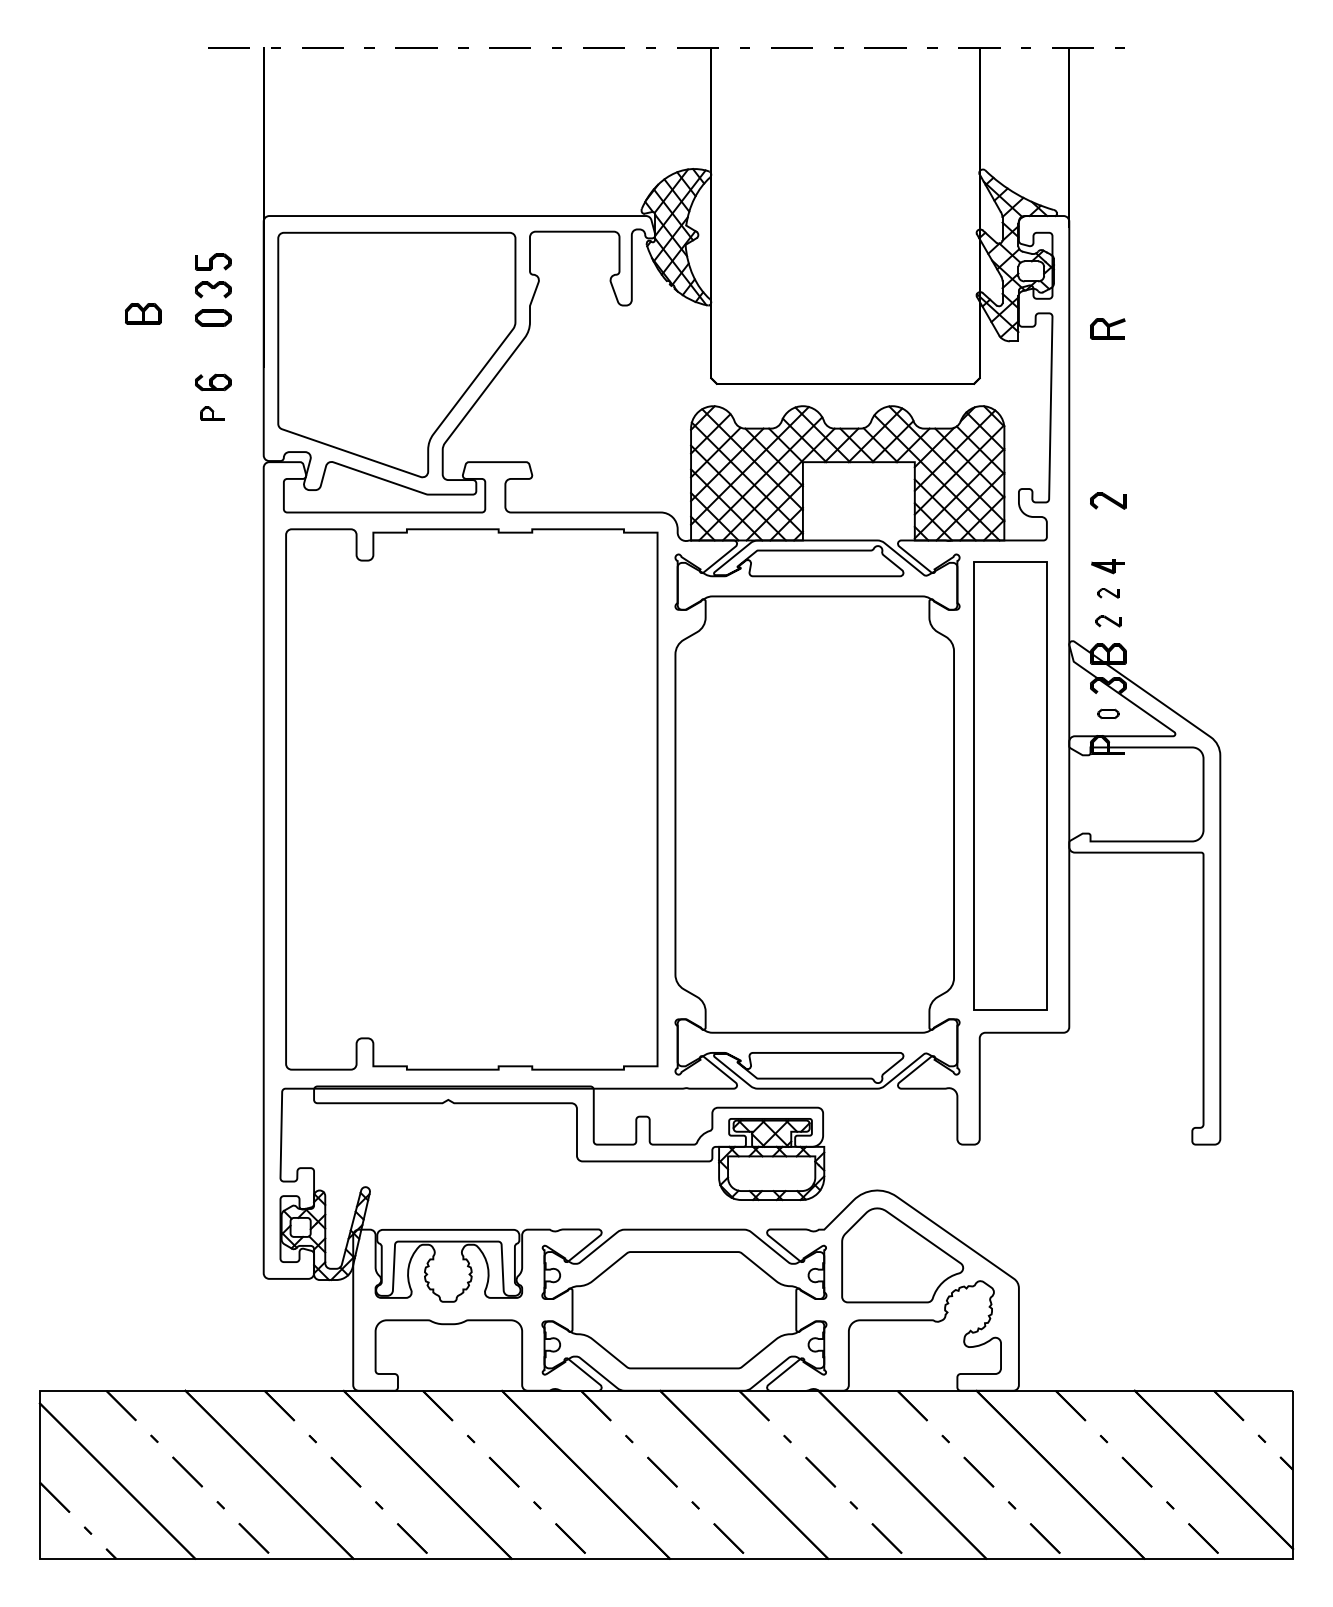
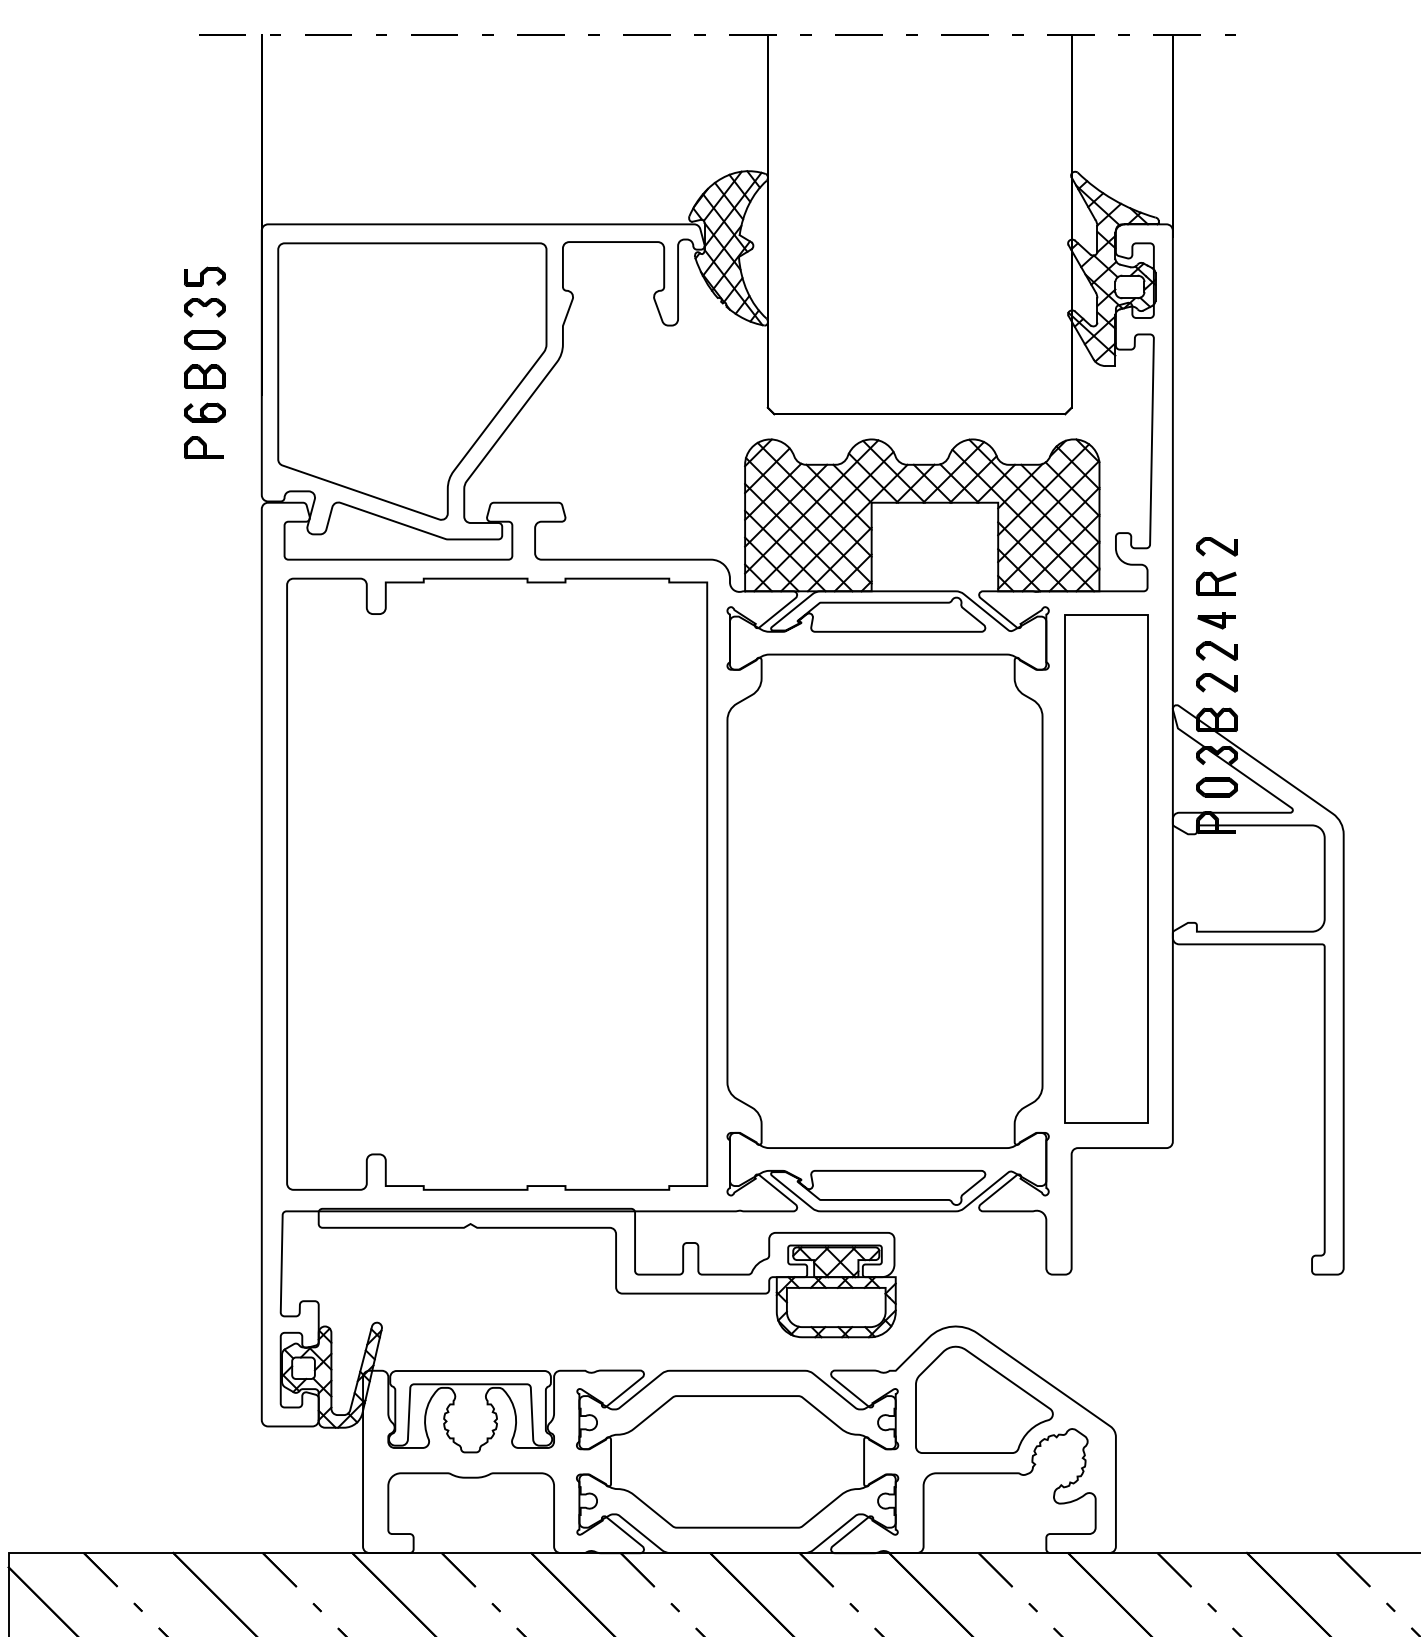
part: (143, 313) -> (204, 376), moved
part: (1107, 328) -> (1216, 583), moved
part: (212, 413) -> (203, 447), size x1.43
part: (1108, 593) -> (1217, 651), size x1.67
part: (1108, 621) -> (1217, 682), size x1.43
part: (1108, 713) -> (1217, 787), size x1.67

